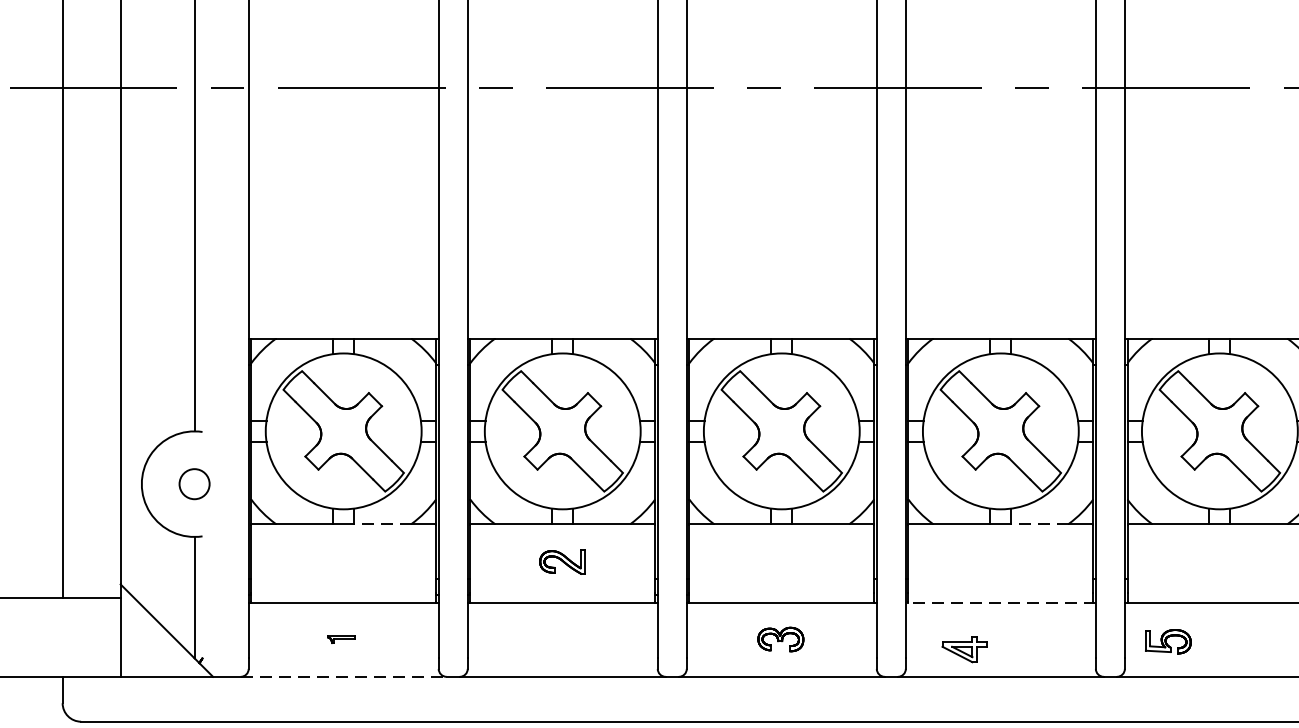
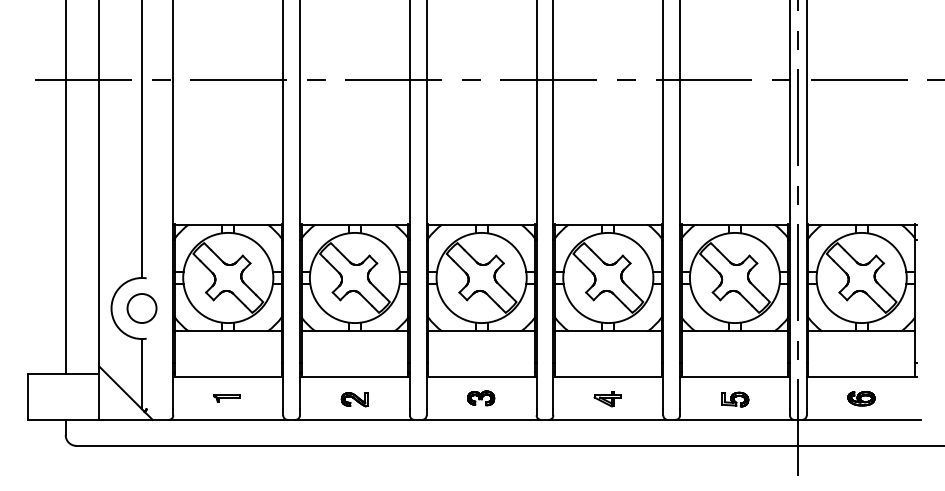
circle: (193, 484) -> (141, 308), size x1.67
line: (383, 523) -> (251, 331), dashed -> solid
line: (1040, 523) -> (631, 331), dashed -> solid
part: (561, 561) -> (354, 399), moved
line: (1001, 603) -> (608, 377), dashed -> solid
part: (340, 639) -> (226, 398), size x1.67
part: (1168, 641) -> (735, 399), moved
part: (964, 650) -> (607, 399), moved
line: (344, 676) -> (228, 419), dashed -> solid

